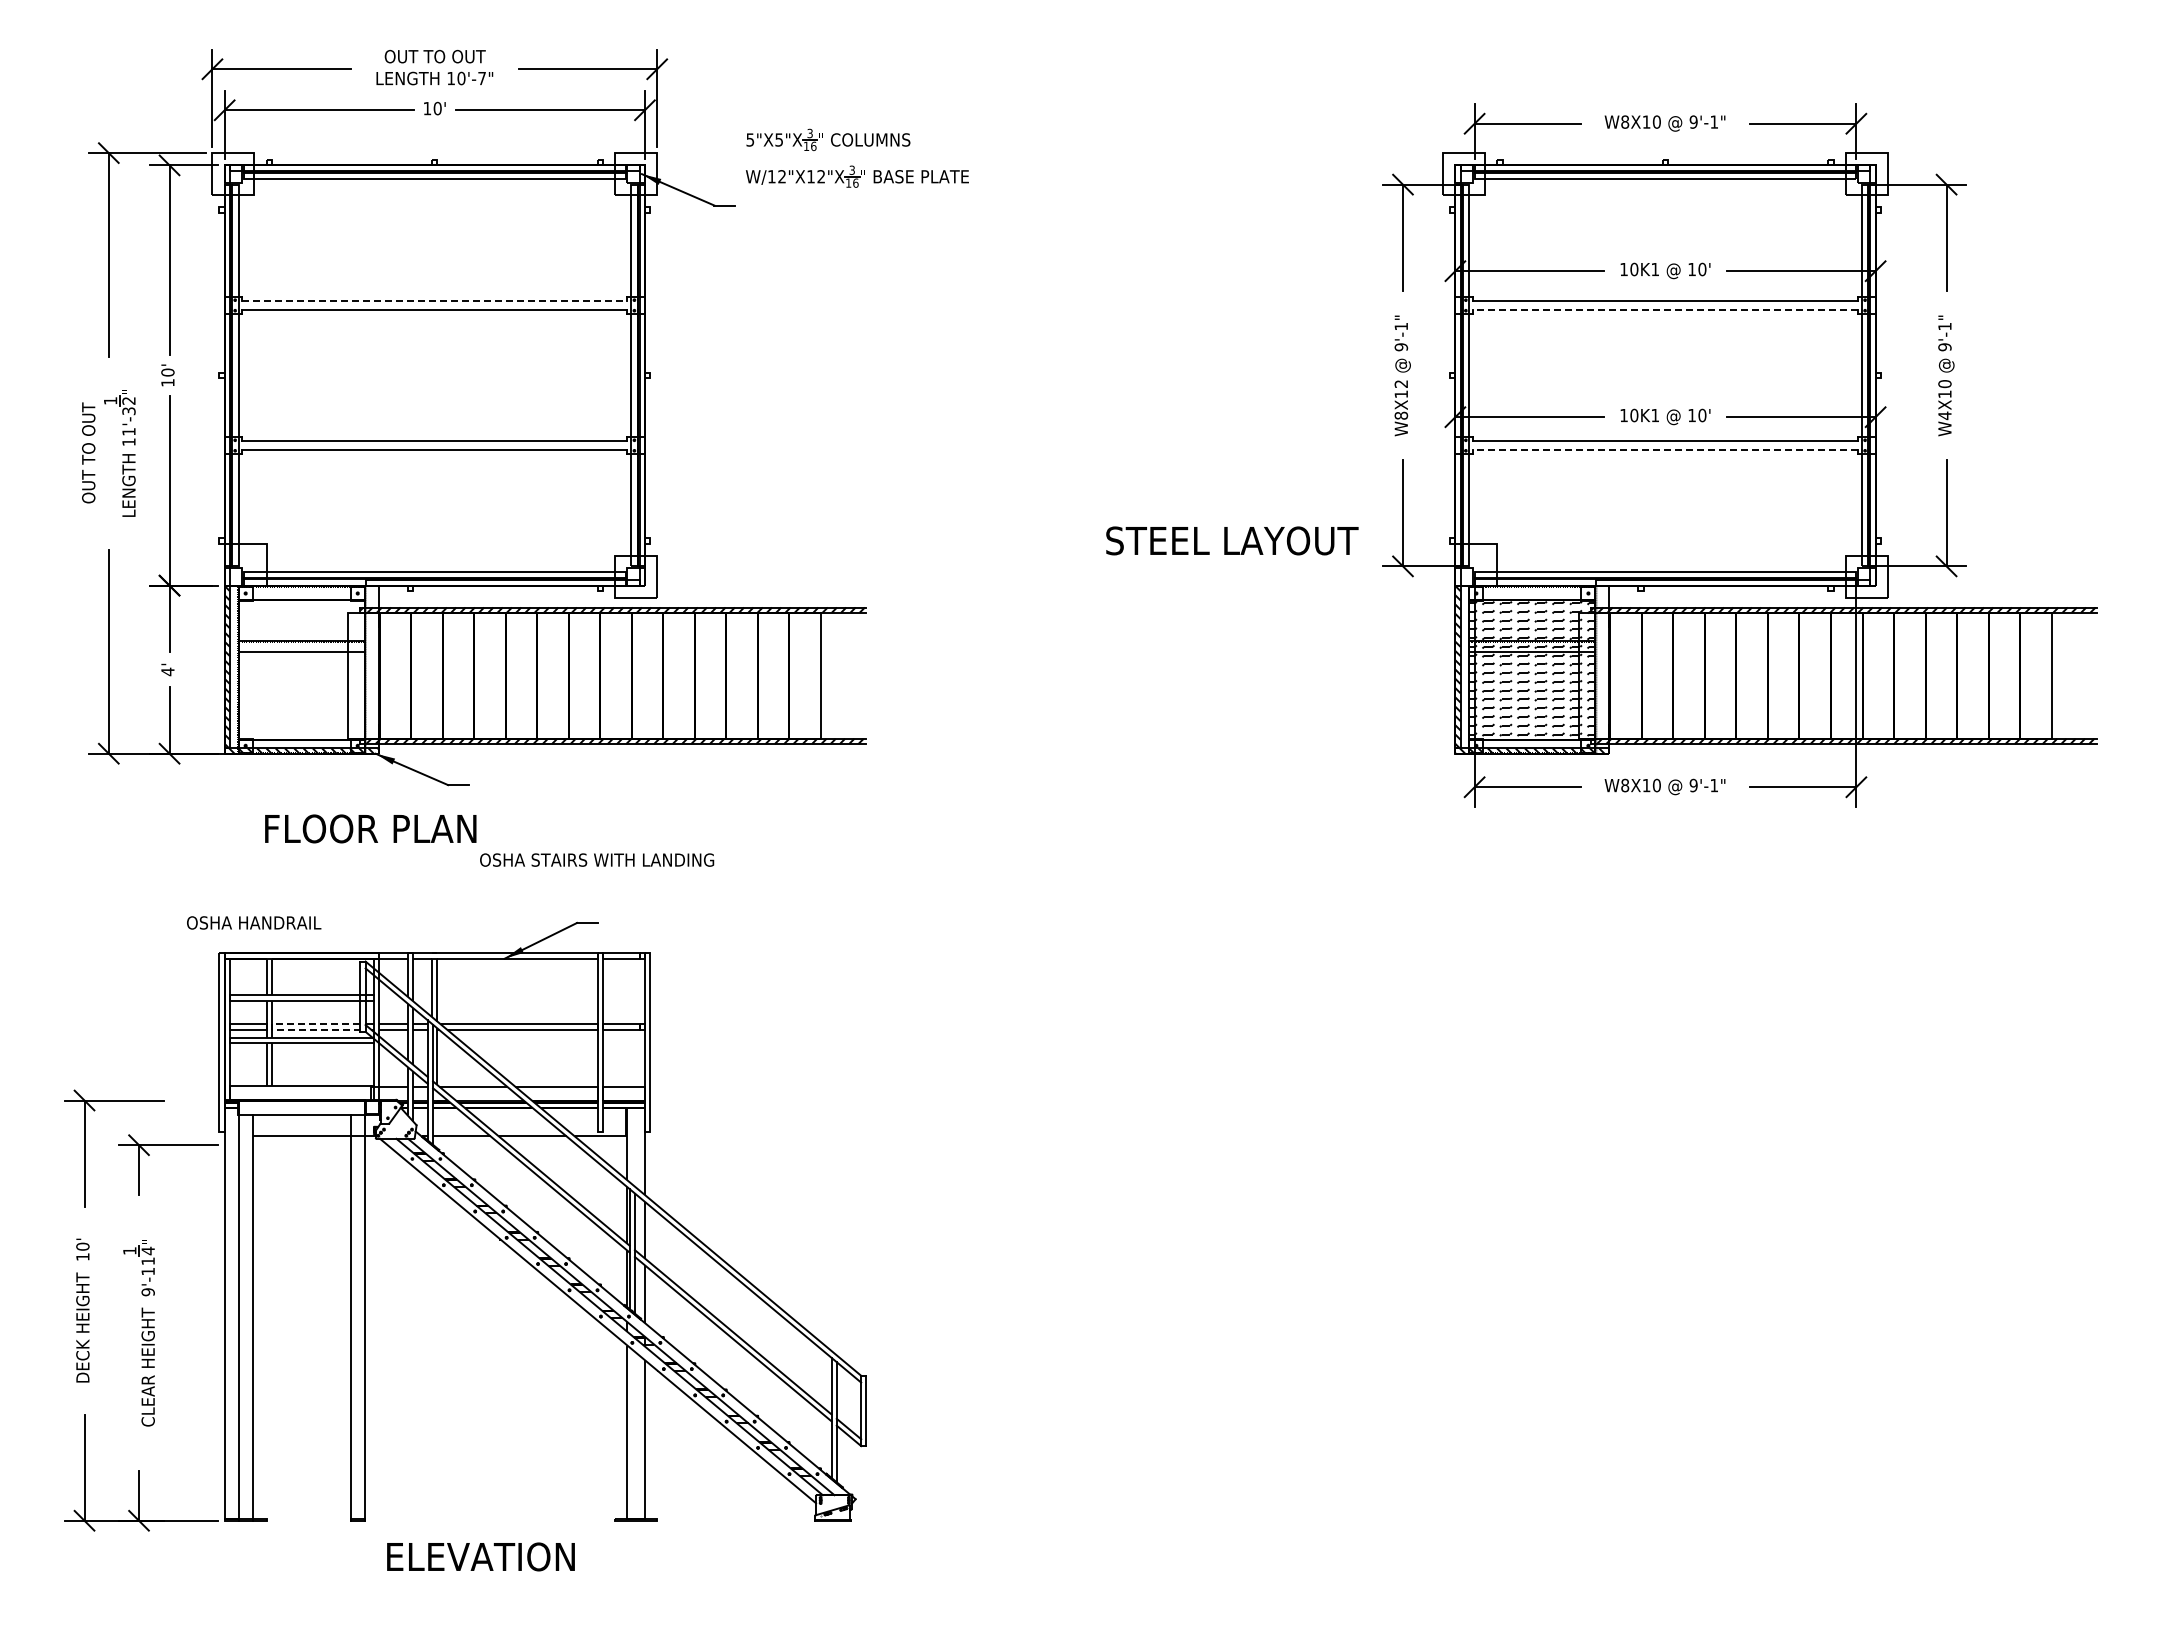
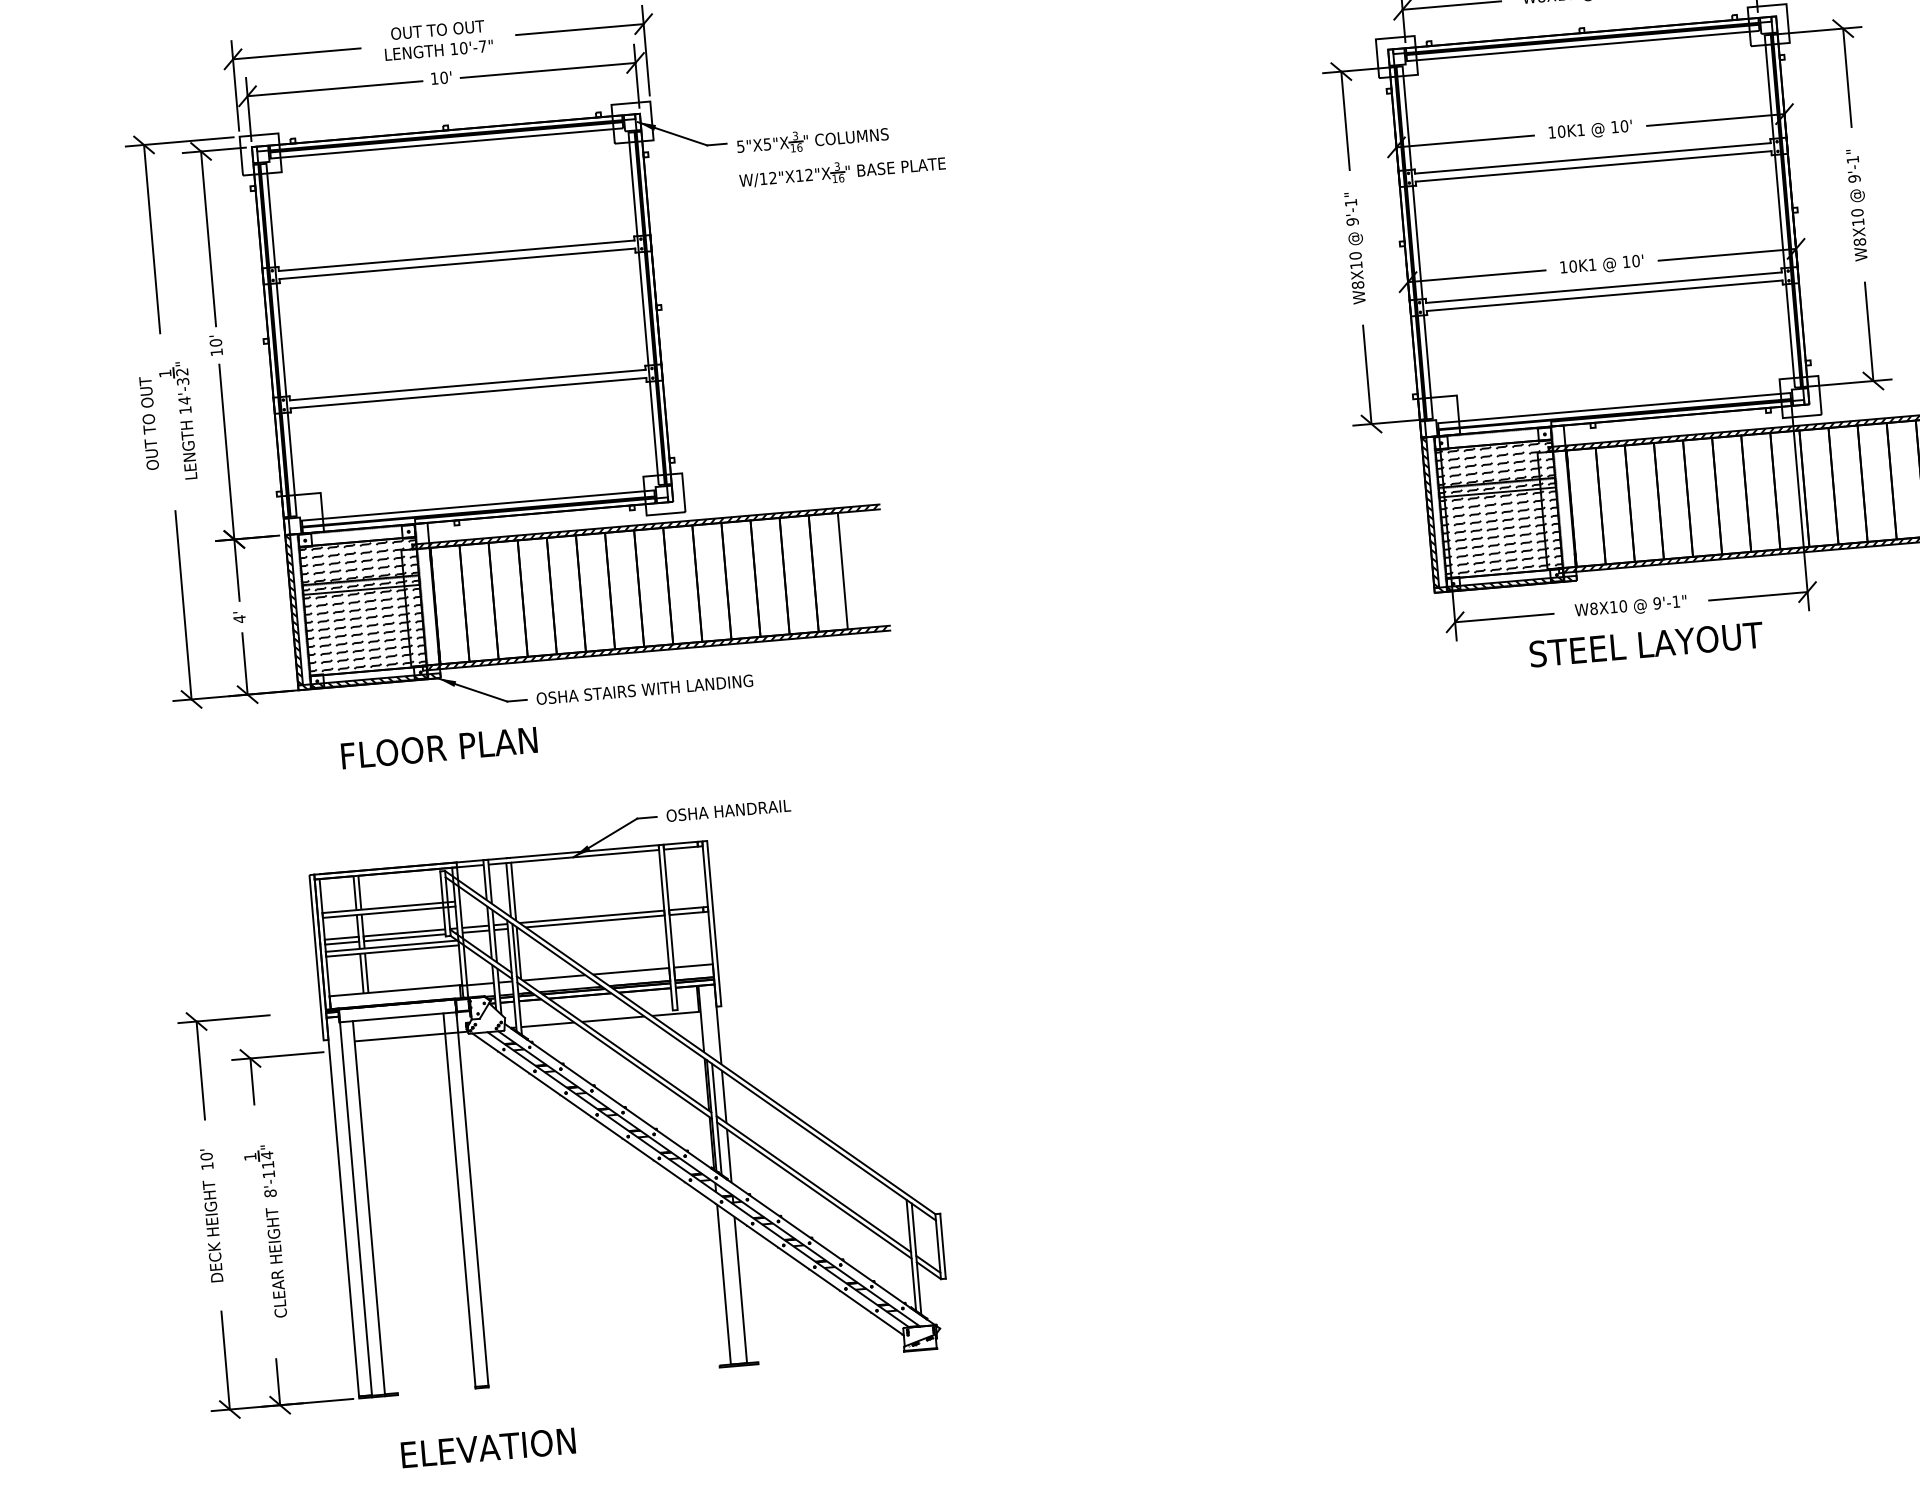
part: (853, 165) -> (838, 162), moved
line: (434, 301) -> (456, 256), dashed -> solid
line: (1665, 309) -> (1593, 166), dashed -> solid
text: (1401, 384) -> (1355, 256), W8X12 -> W8X10
text: (1944, 415) -> (1859, 241), W4X10 -> W8X10
text: (128, 431) -> (184, 400), 11'-3 -> 14'-3
line: (1665, 449) -> (1604, 295), dashed -> solid
text: (1232, 540) -> (1646, 644), moved
hatch: (301, 668) -> (362, 605), added
text: (597, 859) -> (645, 689), moved
text: (254, 922) -> (729, 810), moved
line: (271, 1026) -> (363, 938), dashed -> solid
text: (147, 1292) -> (269, 1193), 9'-11 -> 8'-11
text: (480, 1556) -> (487, 1447), moved

